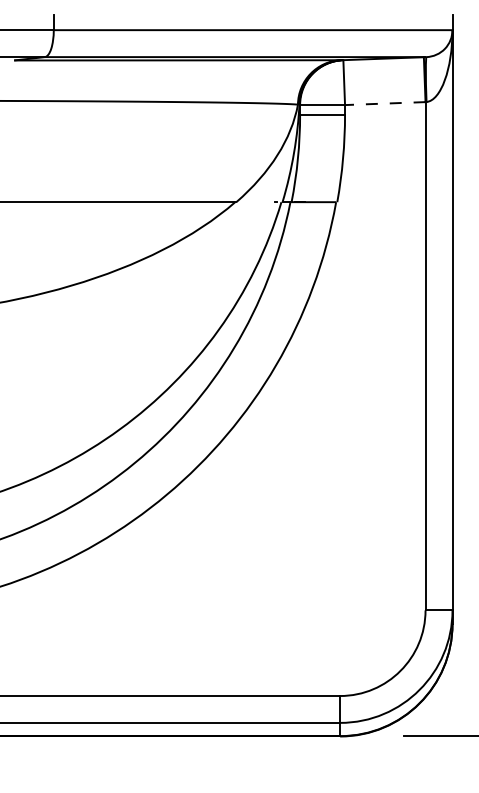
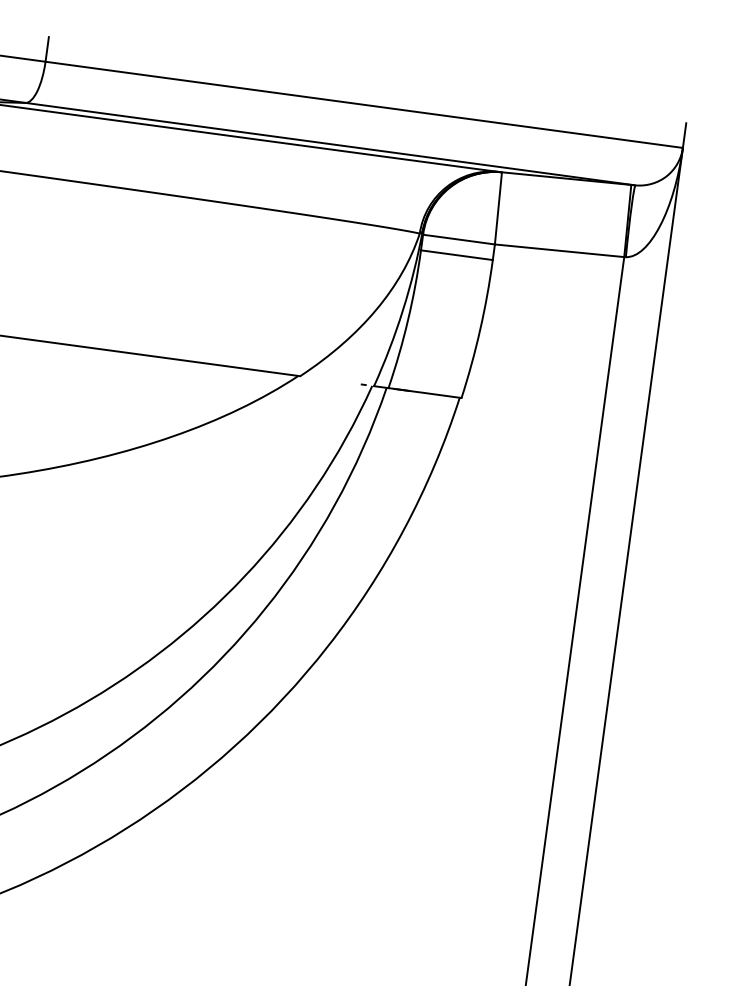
line: (384, 103) -> (558, 250), dashed -> solid

